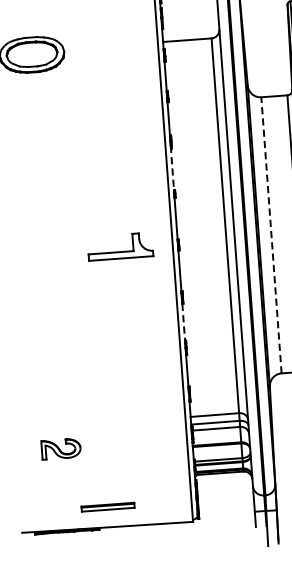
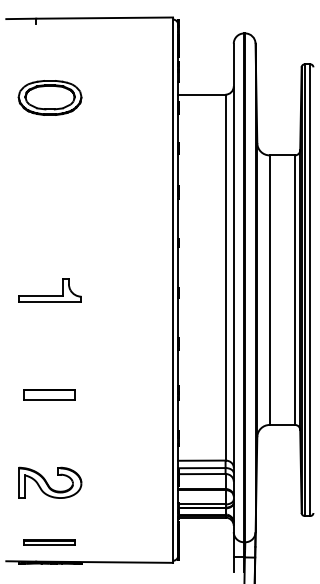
line: (172, 167) -> (178, 217), dashed -> solid
line: (271, 235) -> (269, 290), dashed -> solid
part: (119, 246) -> (49, 290), moved
line: (184, 324) -> (178, 370), dashed -> solid
part: (53, 358) -> (49, 394), added
part: (61, 448) -> (50, 482), size x1.67
part: (107, 507) -> (49, 542), moved

